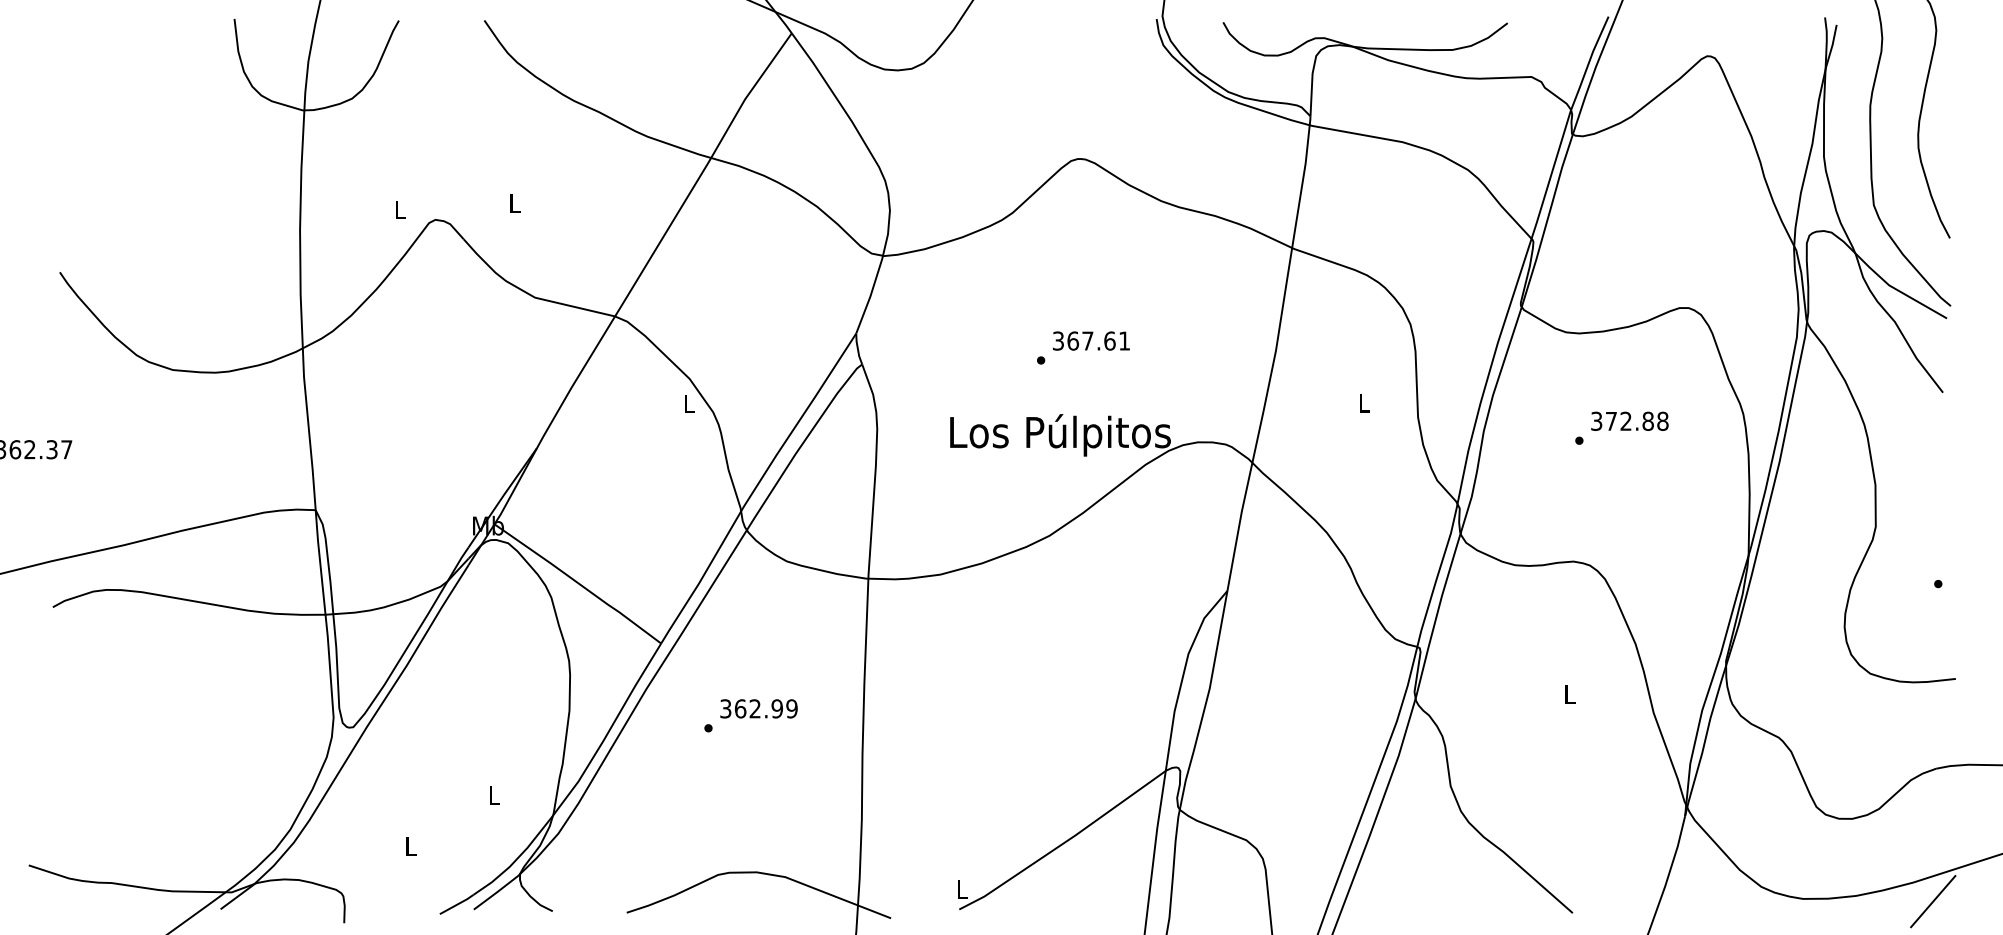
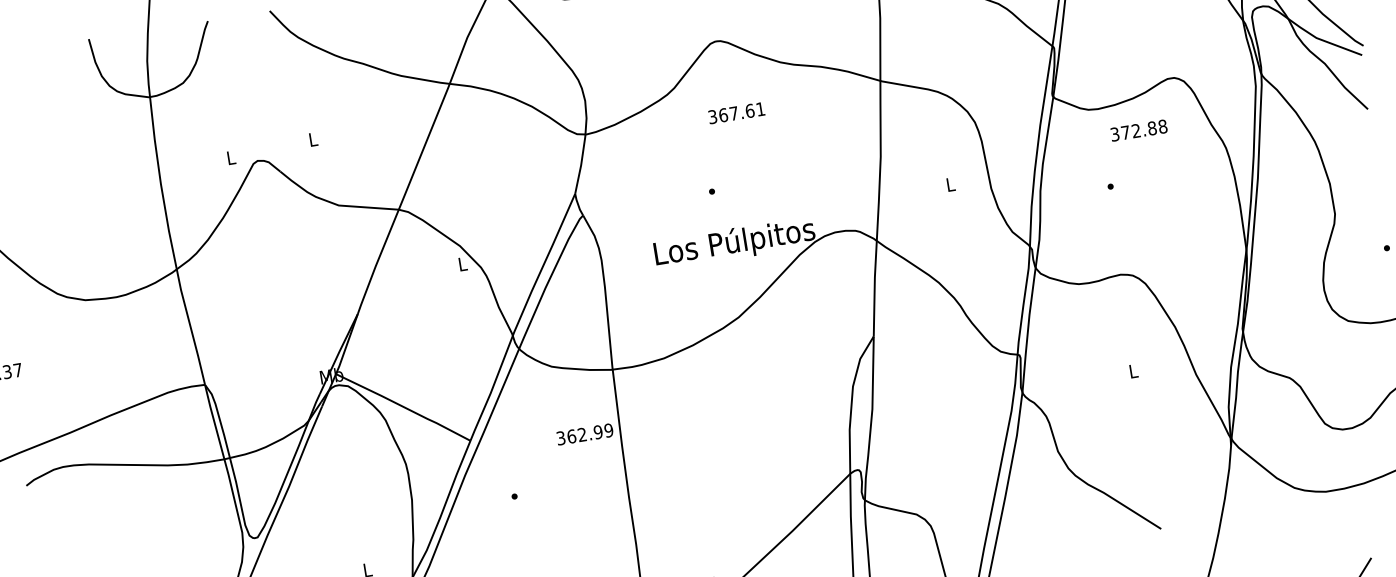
text: (1091, 340) -> (736, 112), moved
text: (1629, 420) -> (1138, 129), moved
text: (758, 708) -> (584, 434), moved

